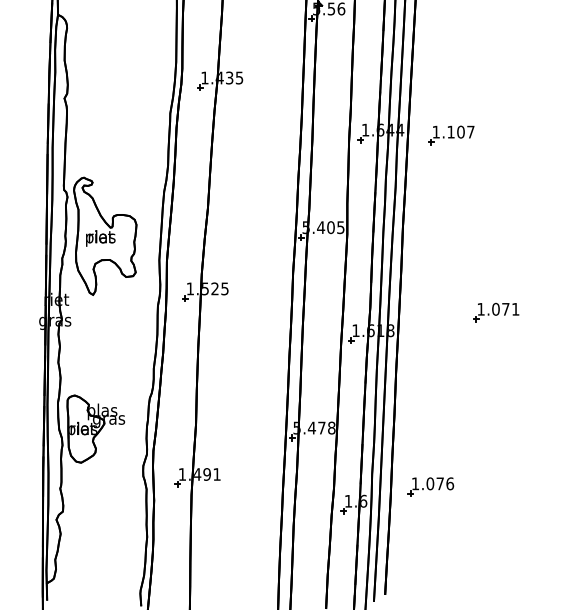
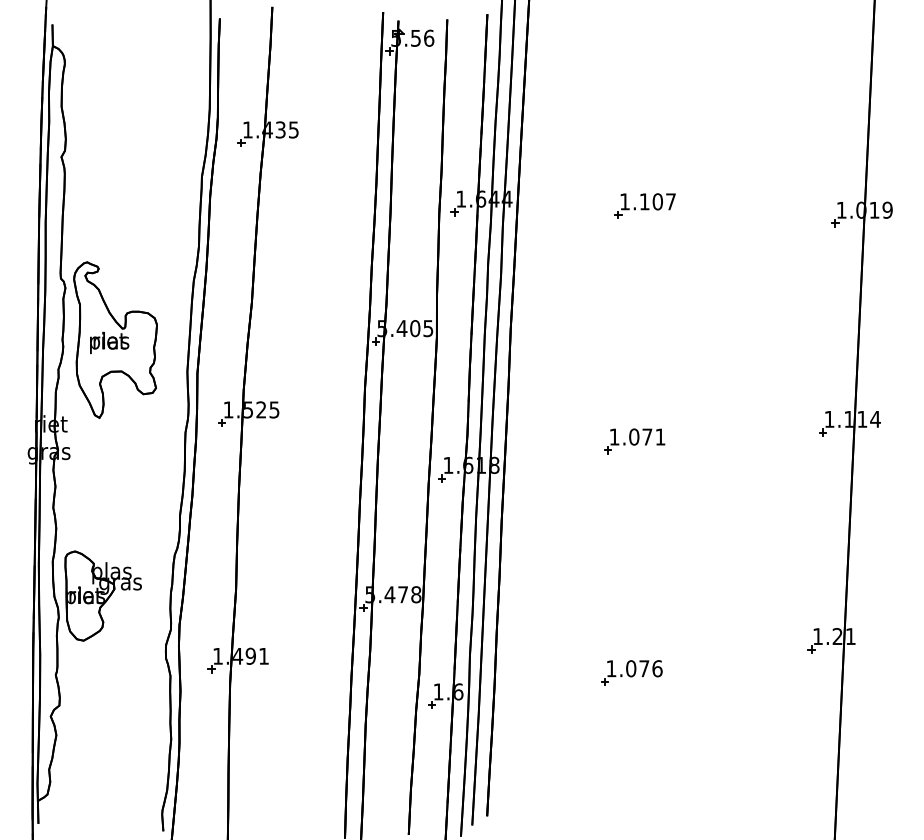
part: (450, 134) -> (644, 205), moved
part: (430, 486) -> (631, 672), moved

